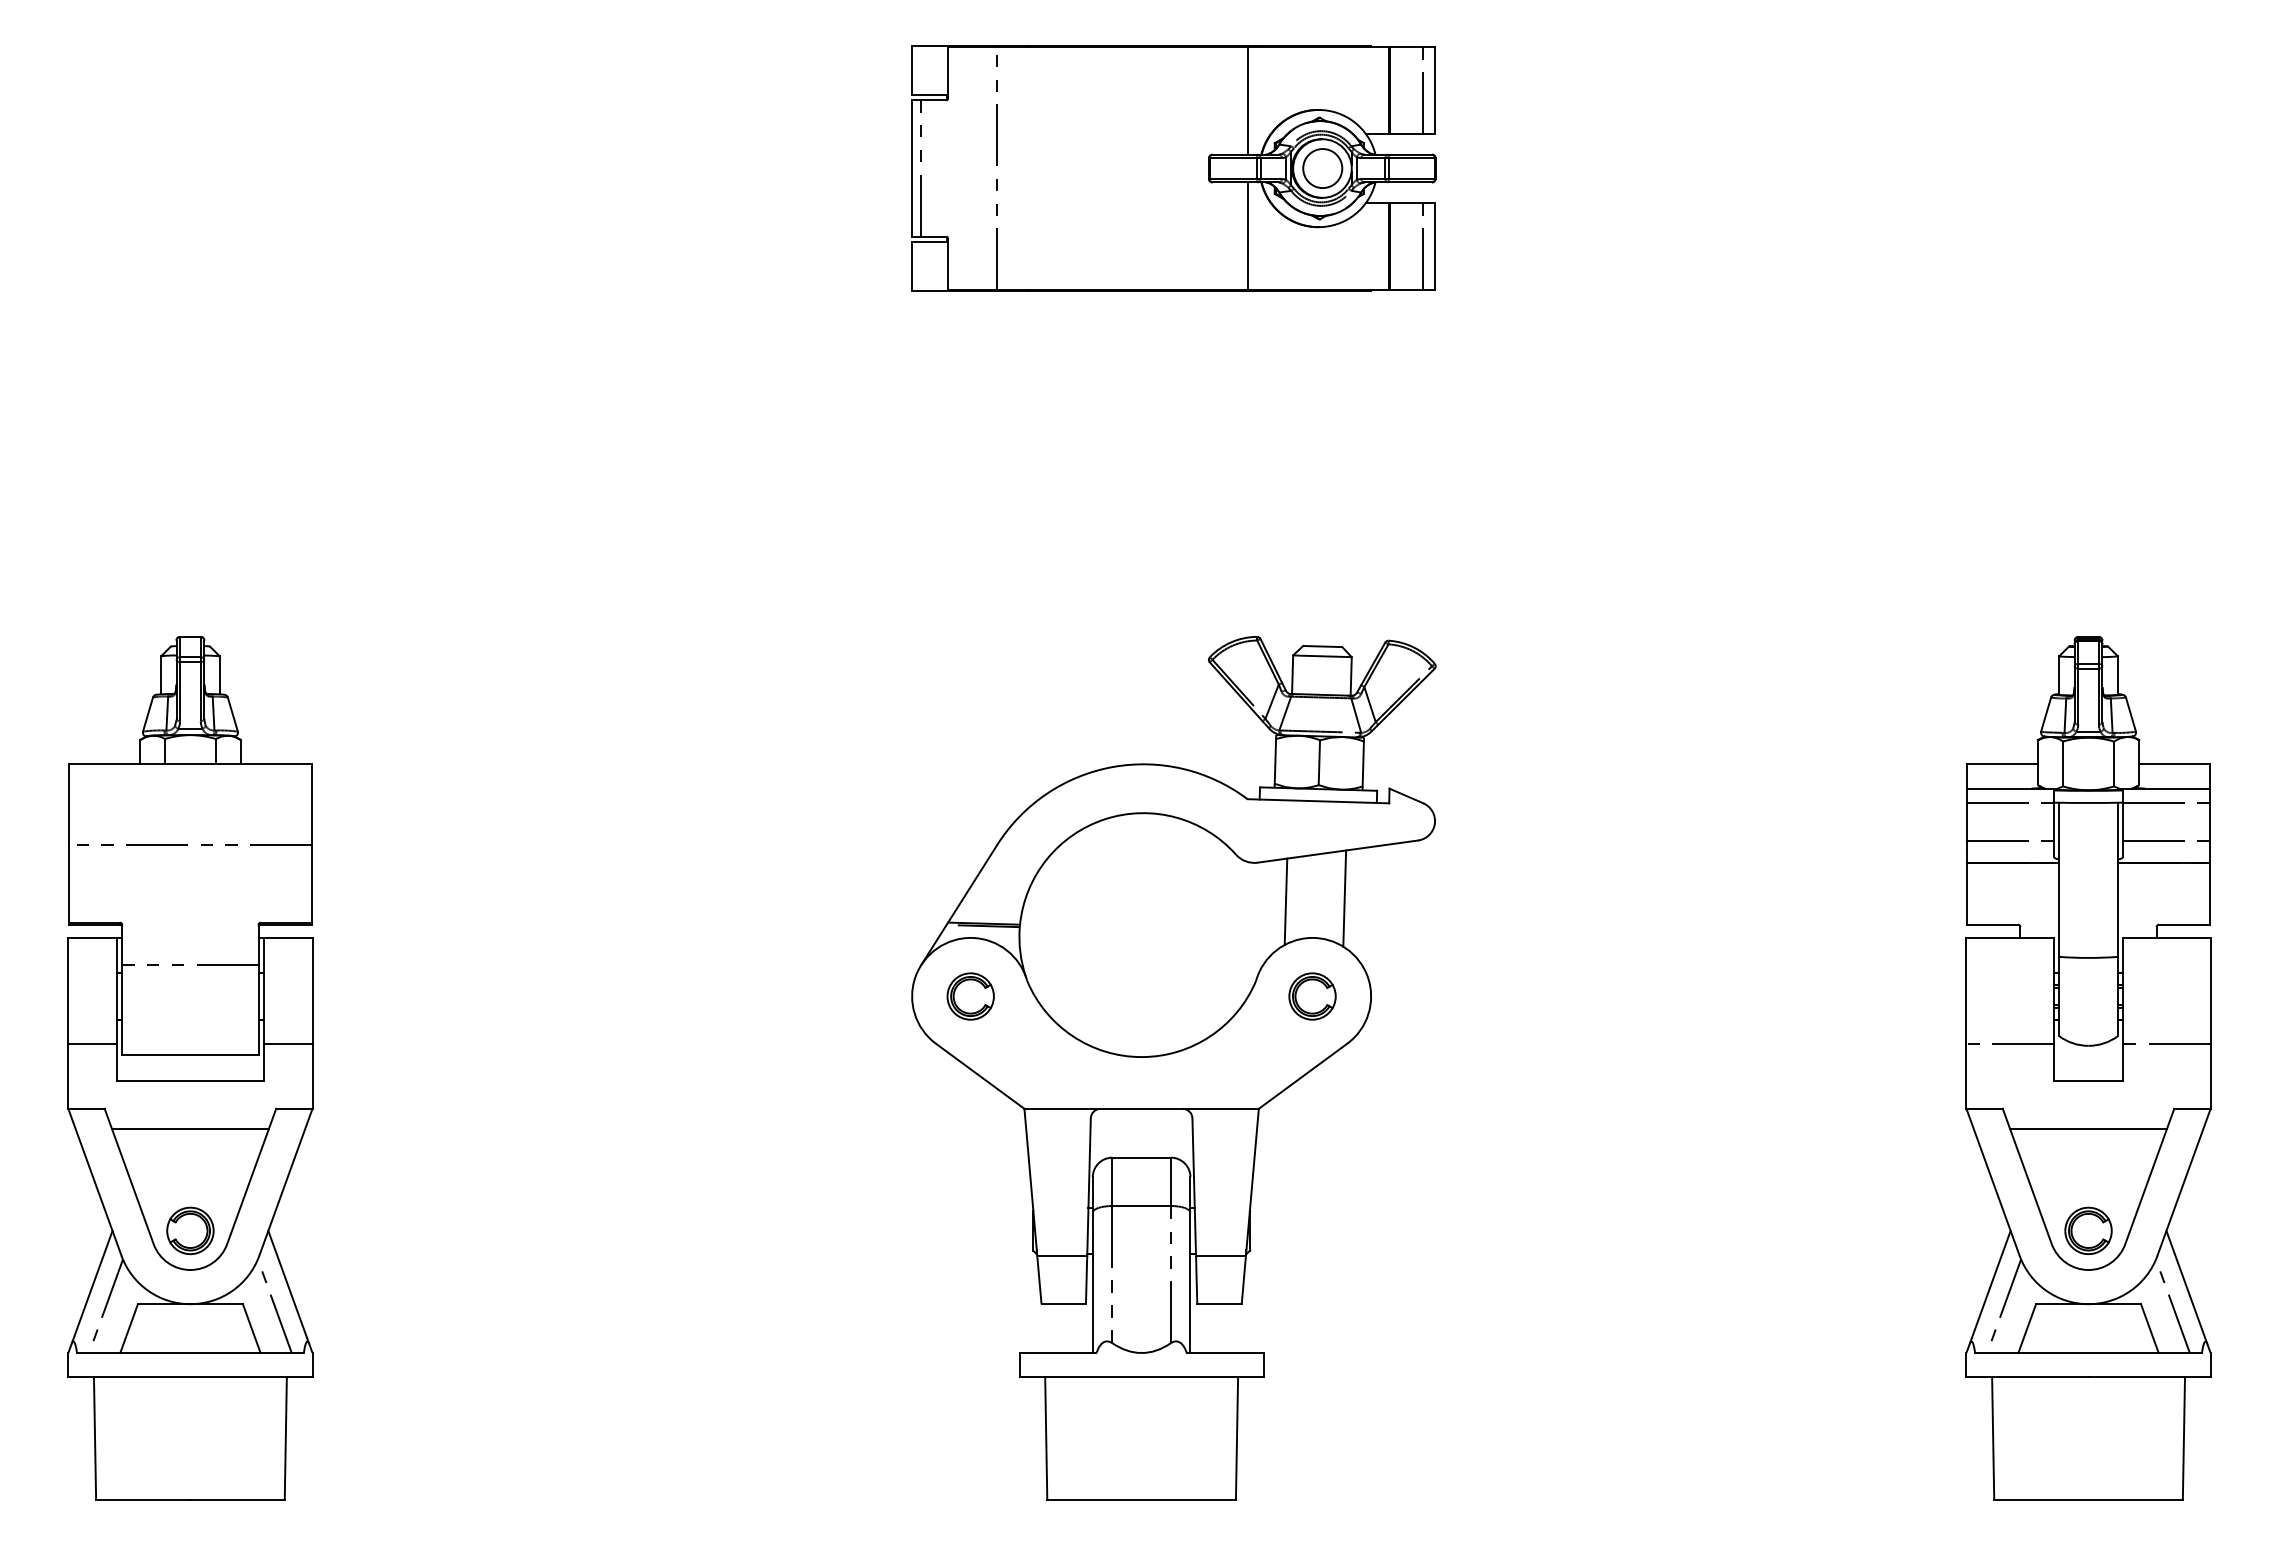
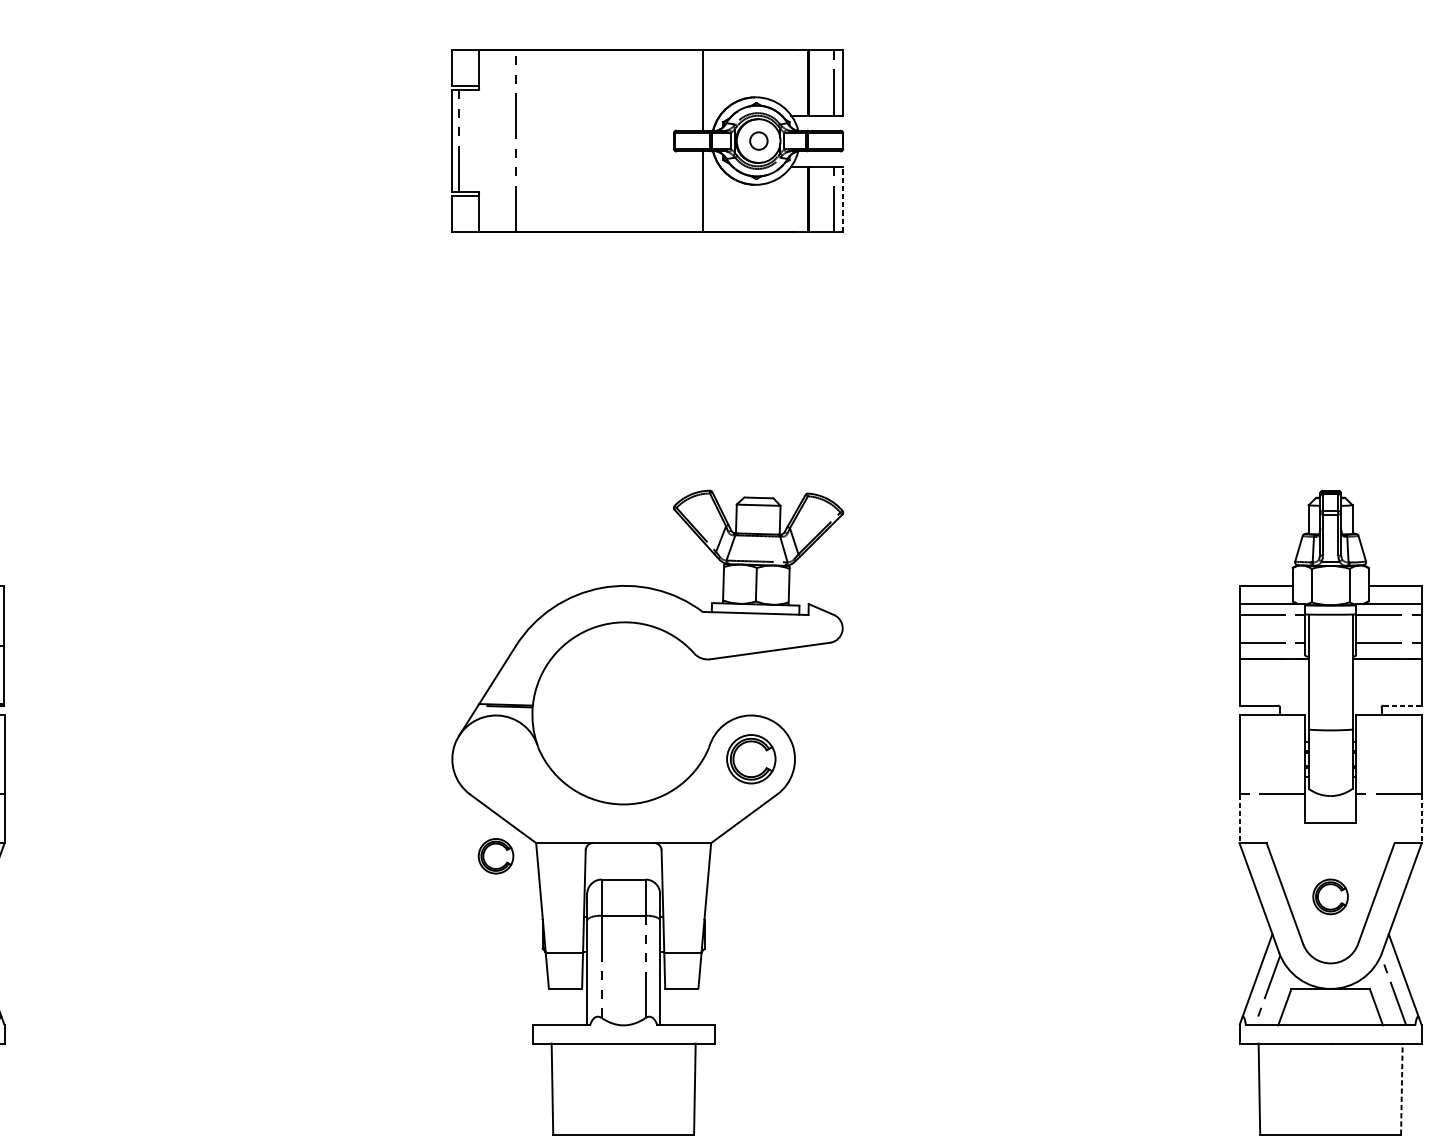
circle: (1322, 168) -> (758, 141), size x0.6
line: (1435, 246) -> (843, 199), solid -> dashed
line: (1344, 898) -> (775, 686), removed
line: (1285, 901) -> (731, 688), removed
line: (2184, 924) -> (1402, 705), solid -> dashed
part: (970, 996) -> (495, 856), moved
part: (1312, 996) -> (751, 759), size x1.4
line: (1966, 1076) -> (1239, 818), solid -> dashed
line: (2210, 1076) -> (1421, 818), solid -> dashed
line: (2088, 1128) -> (1330, 857), removed
part: (2088, 1230) -> (1330, 896), moved
line: (2183, 1437) -> (1401, 1088), solid -> dashed

